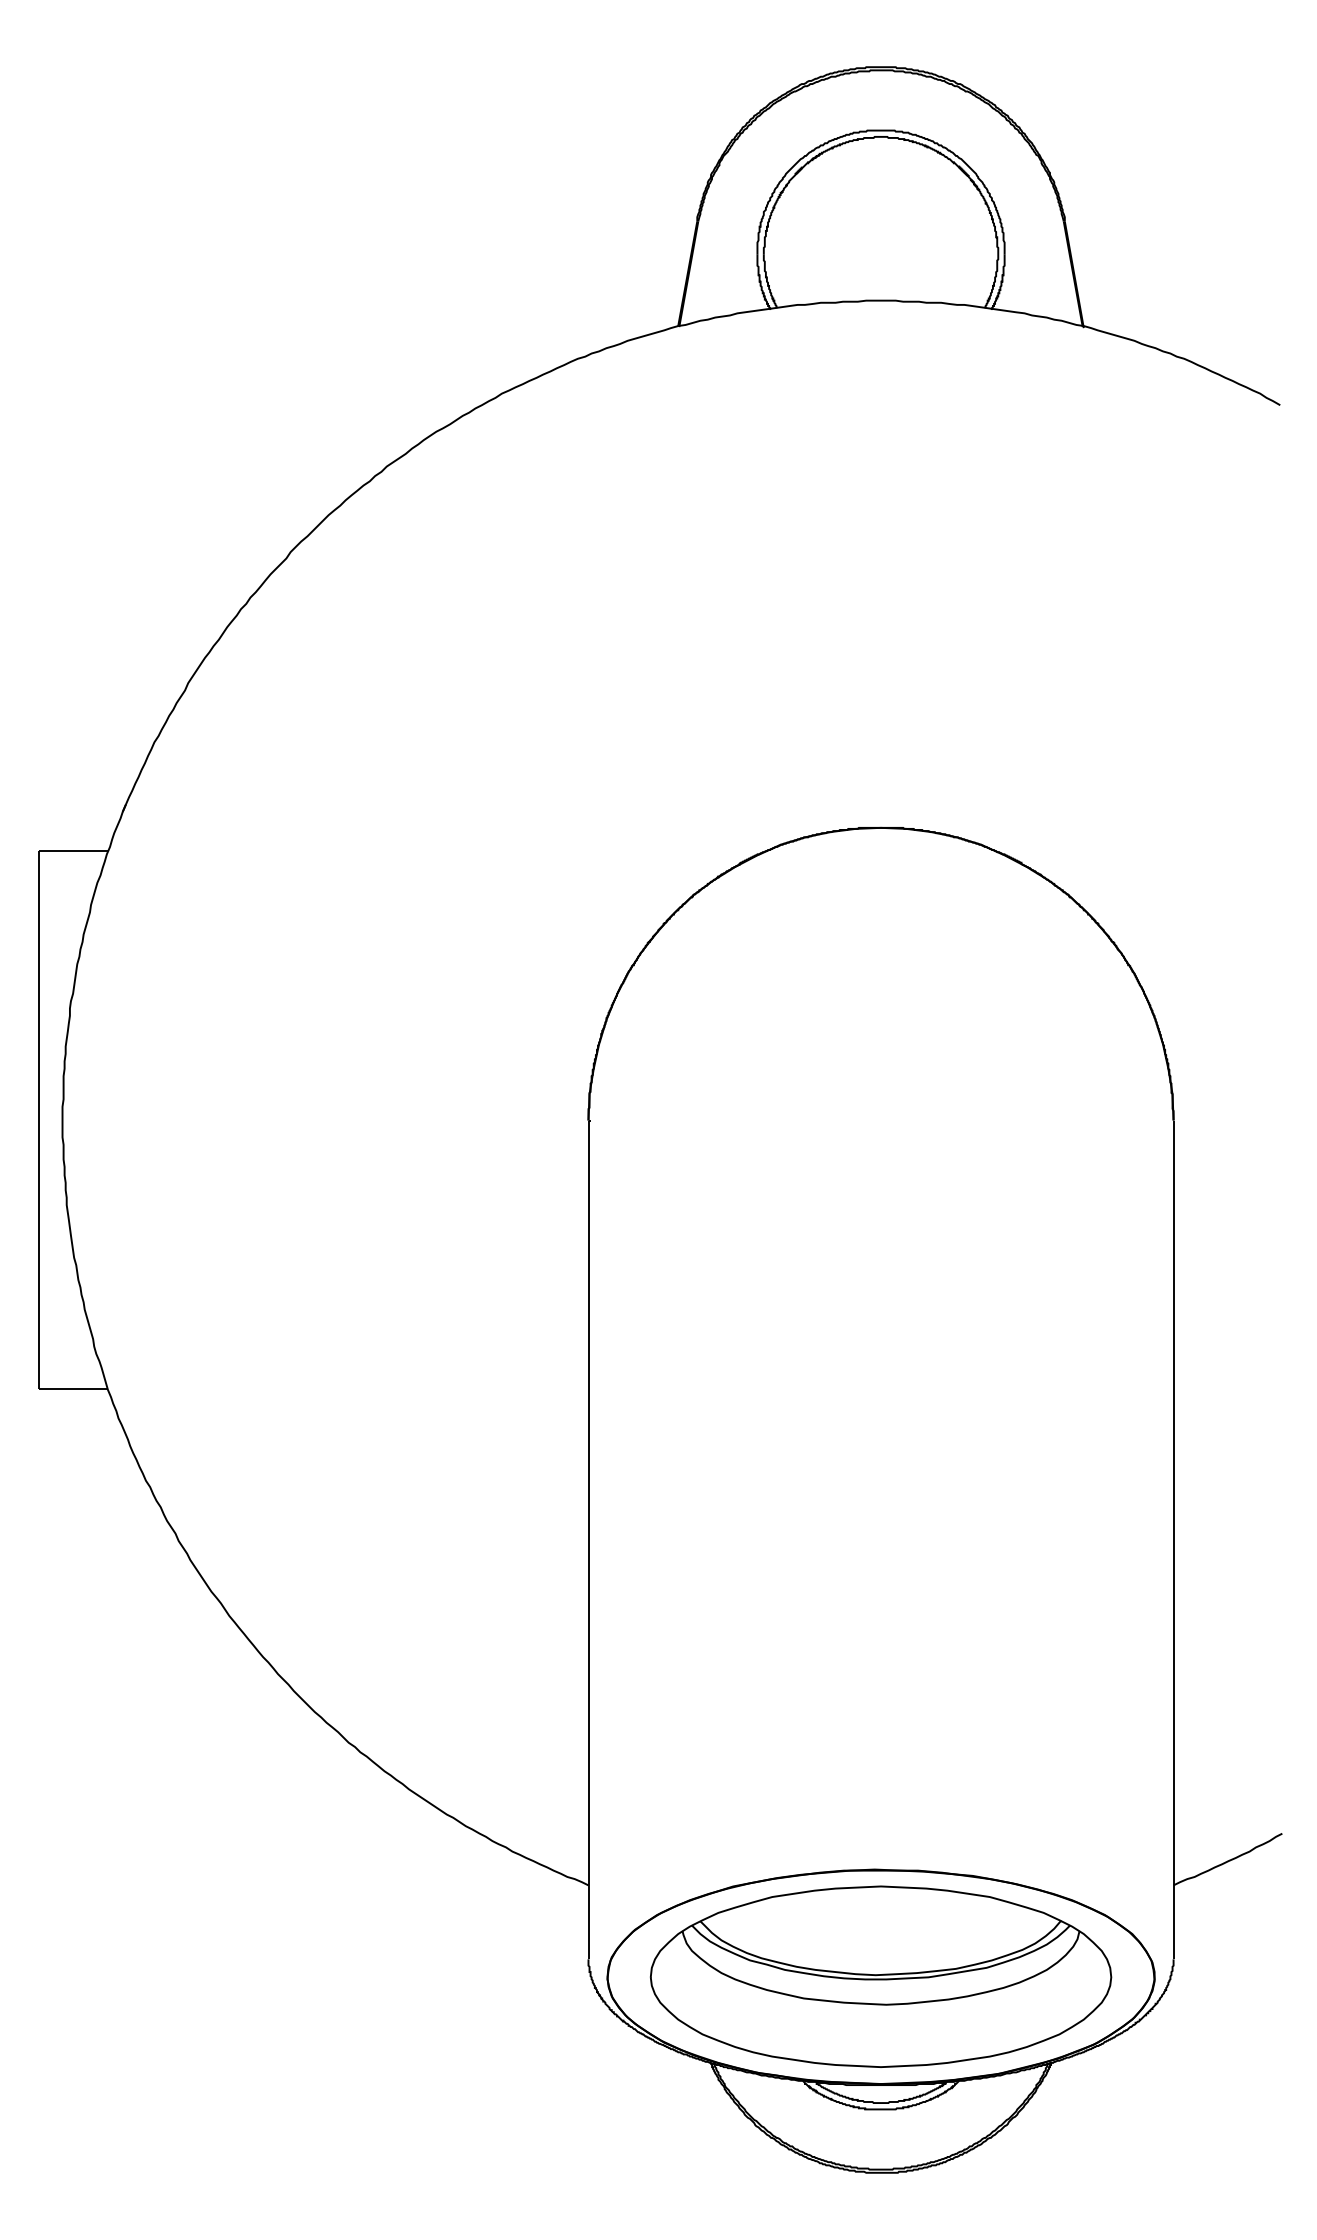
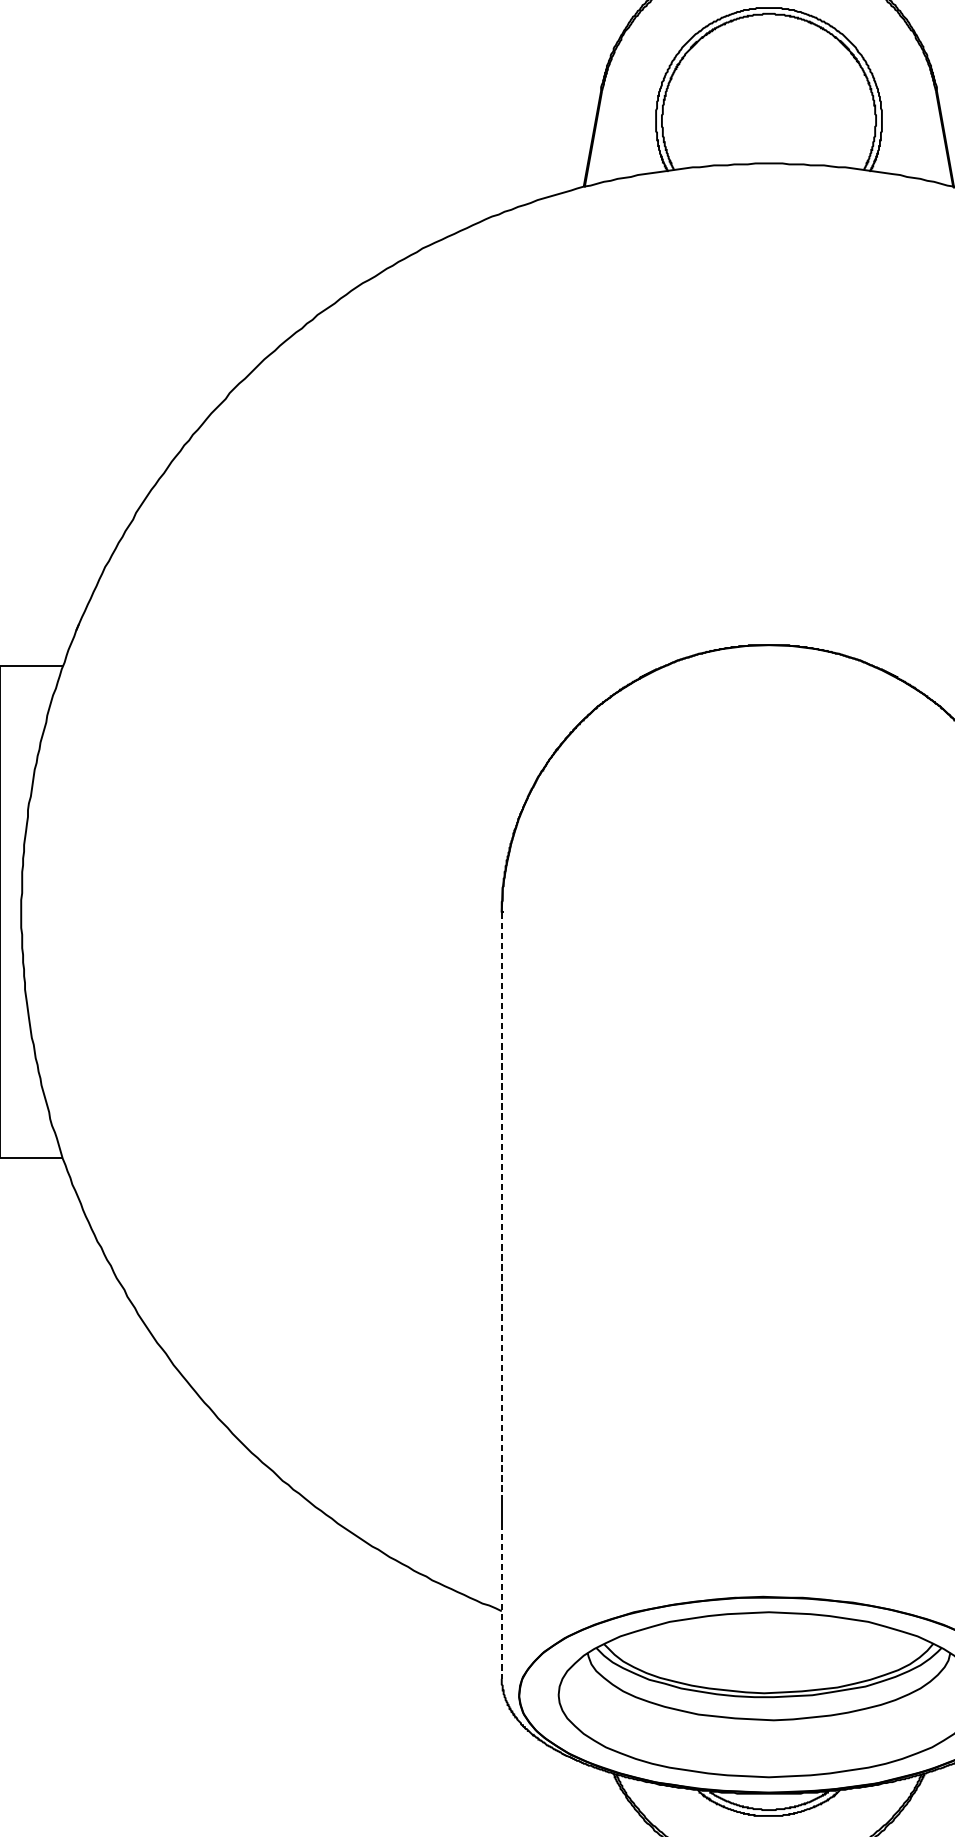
line: (588, 1441) -> (501, 1205), solid -> dashed
line: (588, 1874) -> (501, 1601), solid -> dashed

